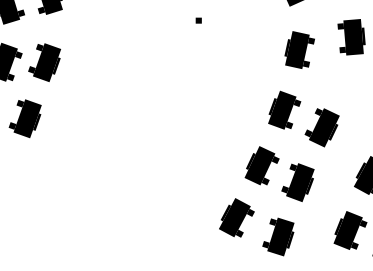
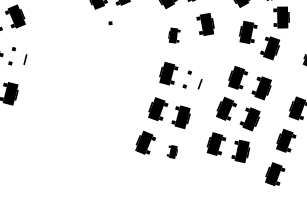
part: (299, 50) -> (174, 35), size x0.7
fill: (47, 63) -> (19, 58), removed
fill: (324, 126) -> (194, 81), removed
part: (278, 236) -> (172, 151), size x0.6

